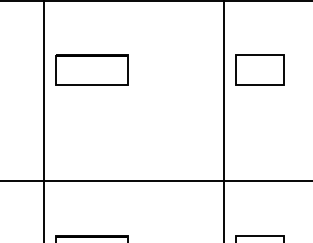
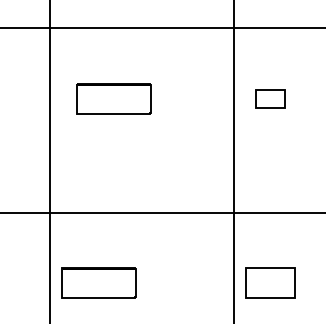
part: (91, 69) -> (113, 98), moved
part: (260, 69) -> (270, 98), size x0.6

